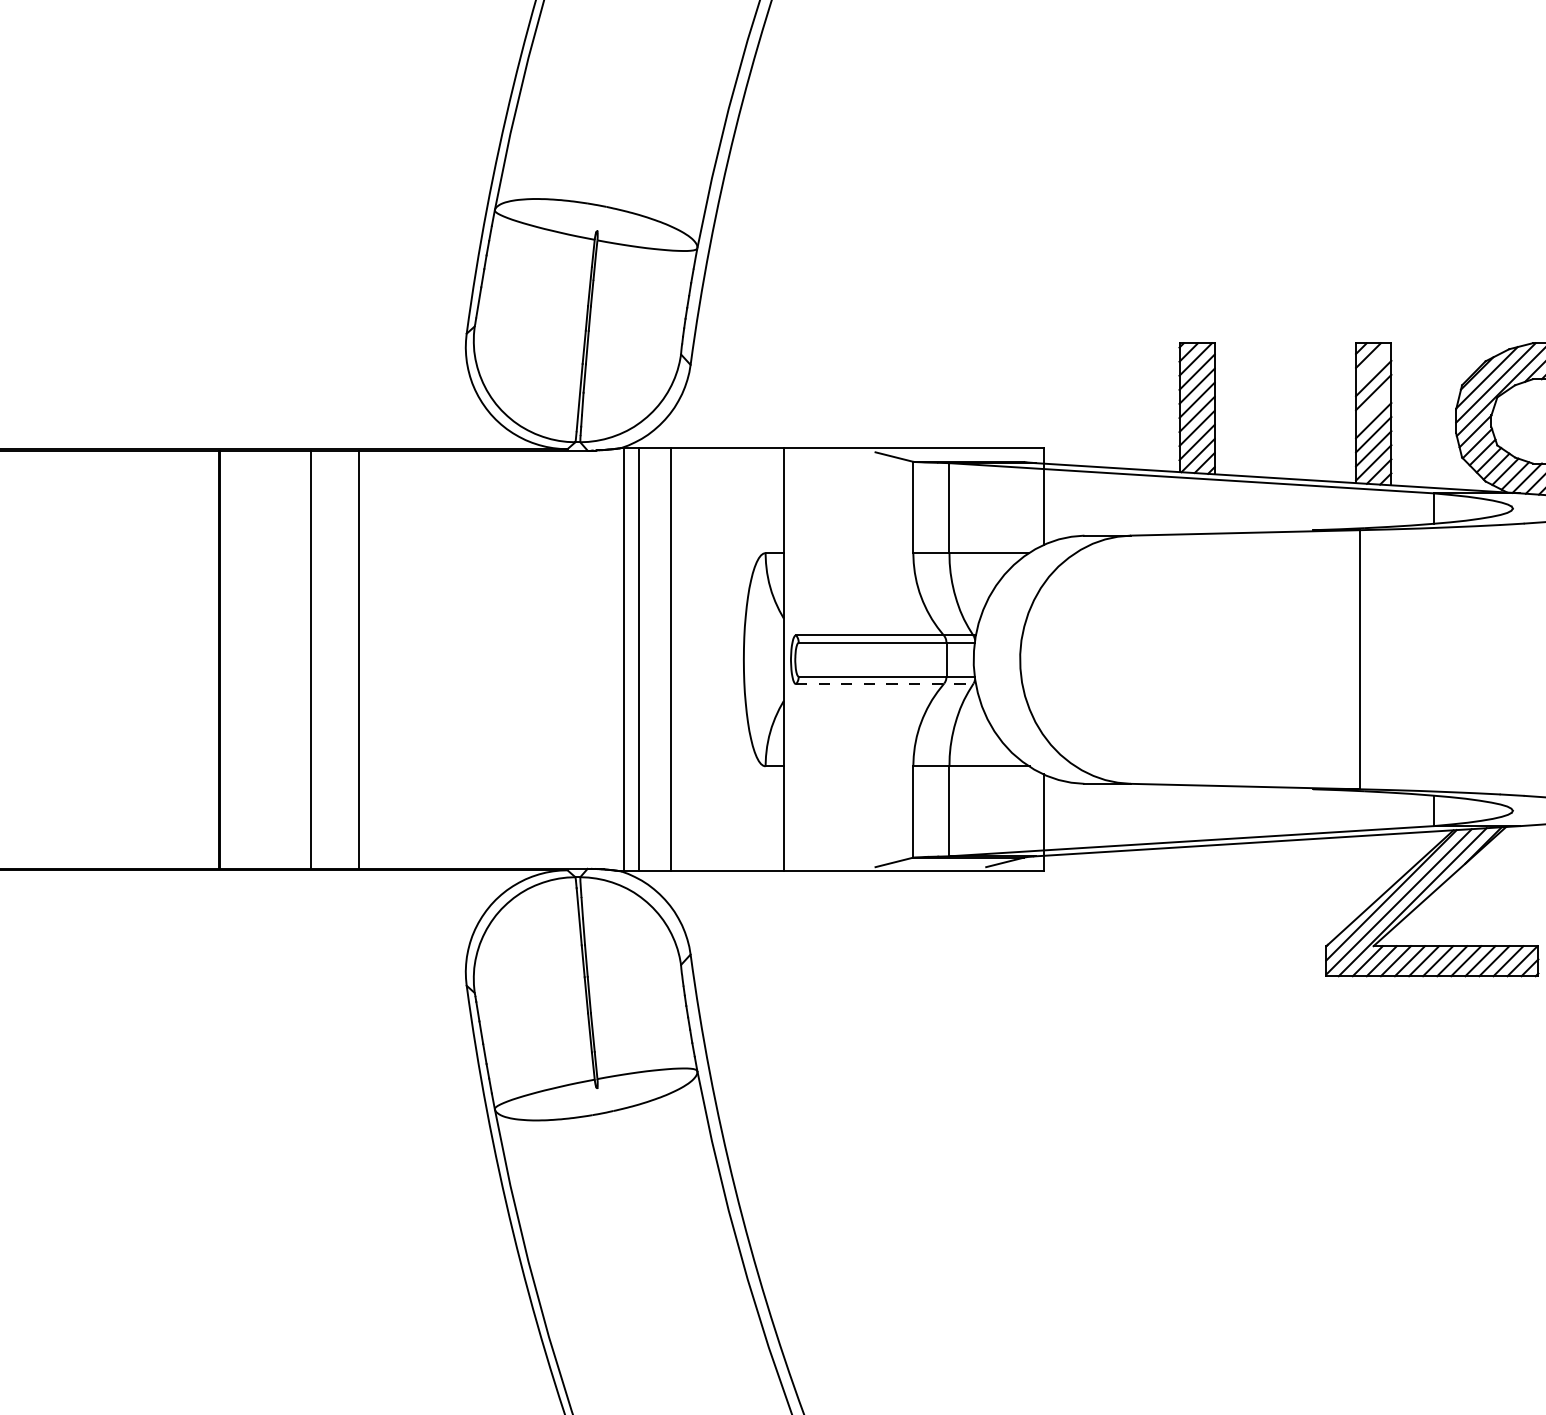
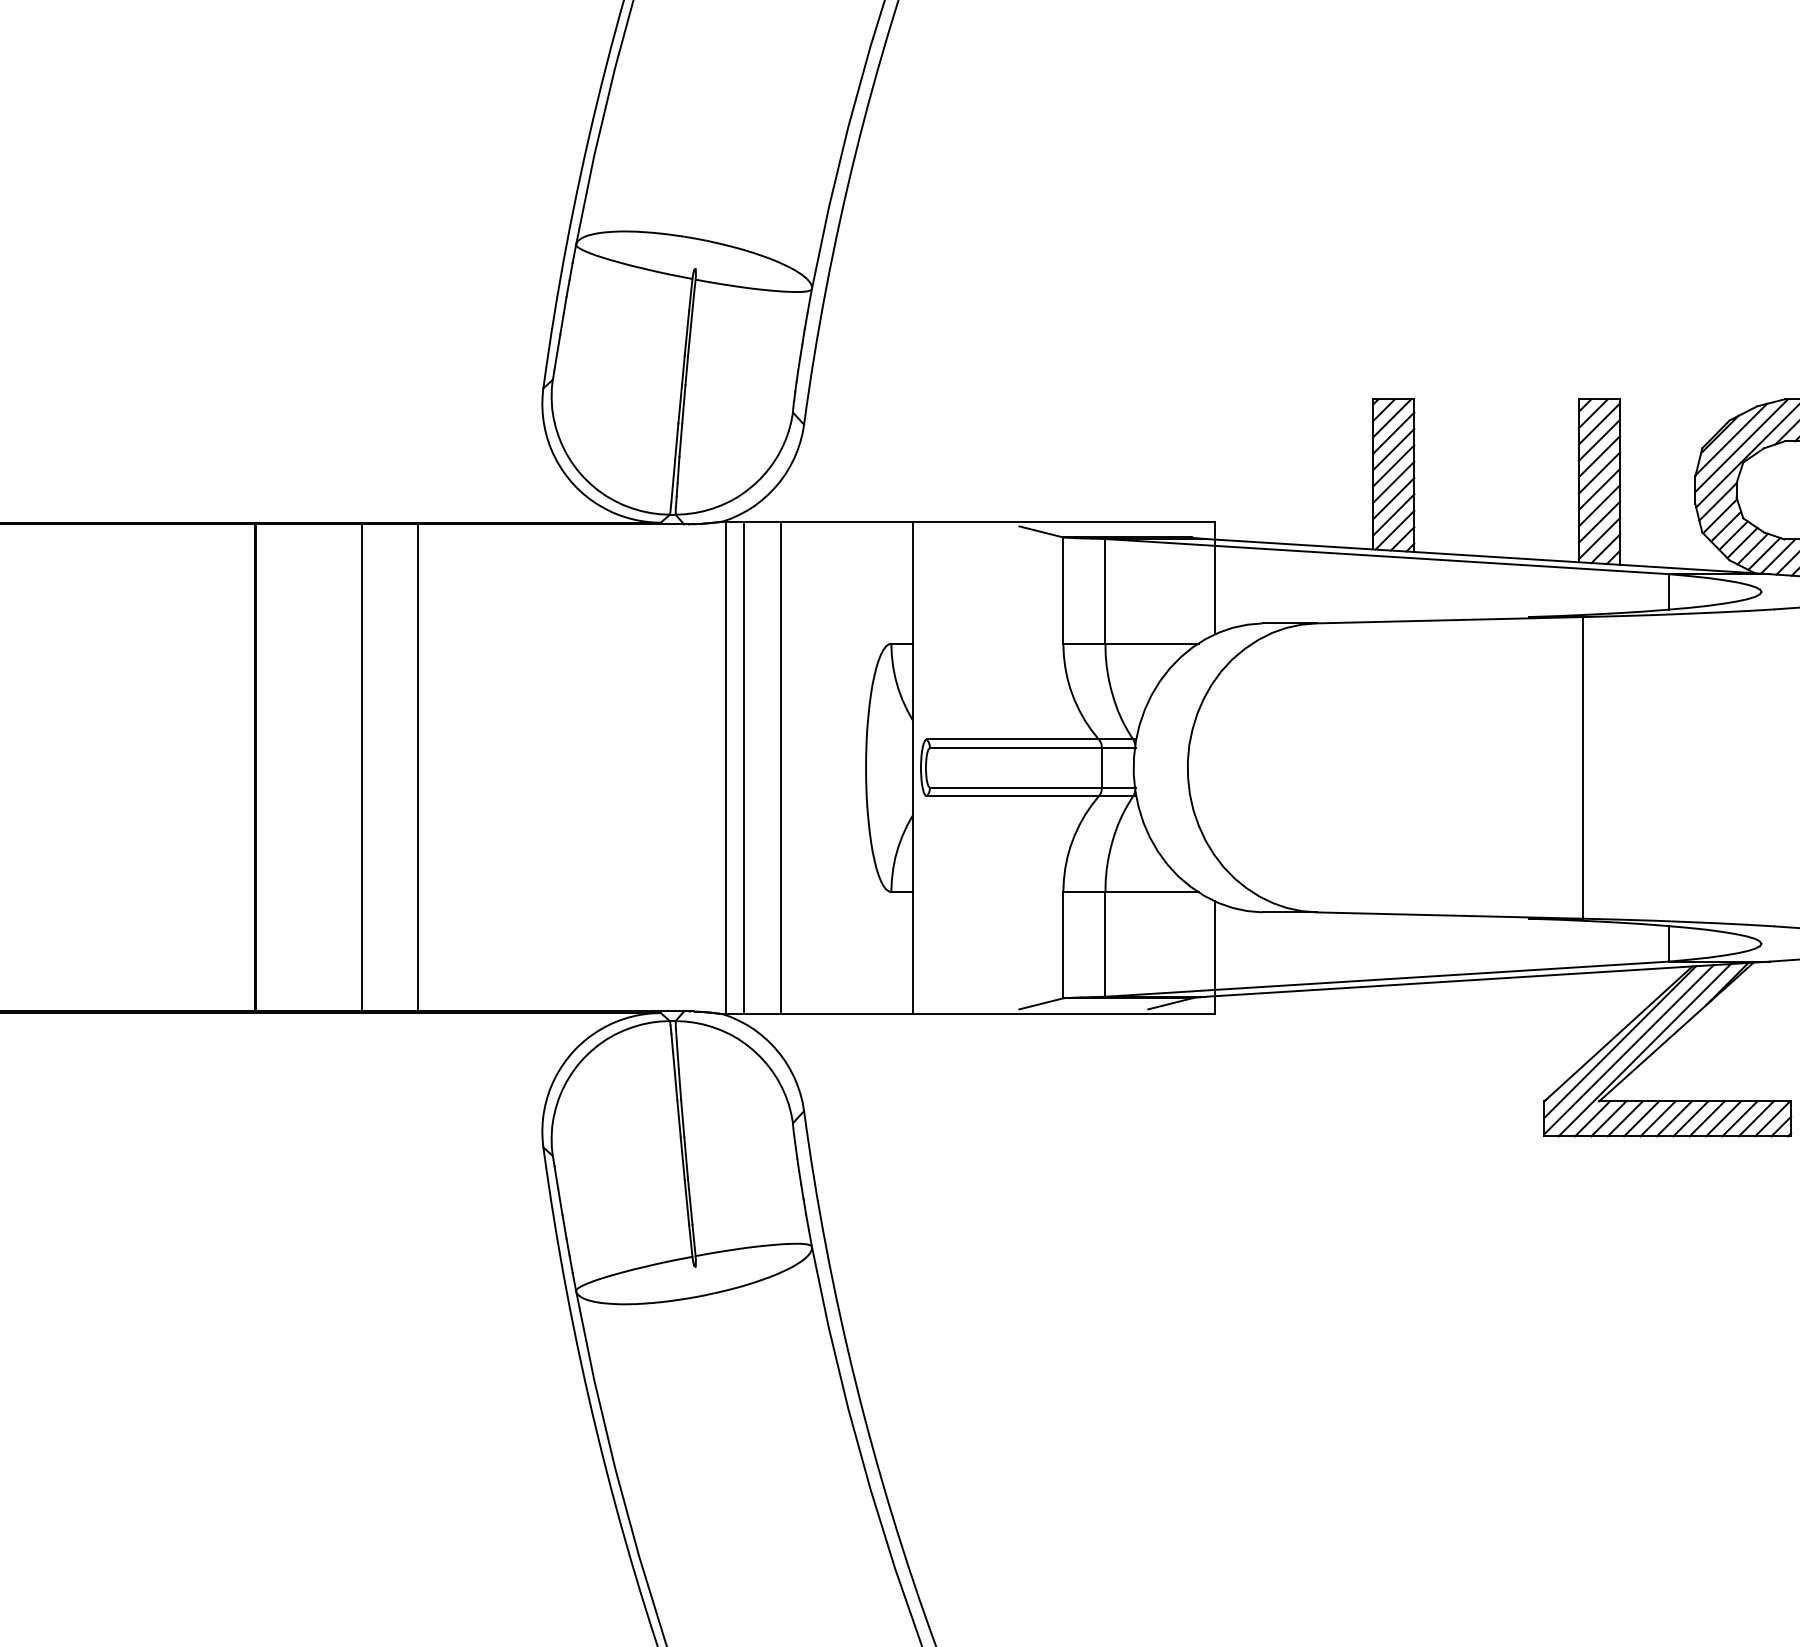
line: (1373, 363) -> (1599, 423), added
line: (1373, 406) -> (1599, 472), added
line: (885, 684) -> (1031, 796), dashed -> solid

